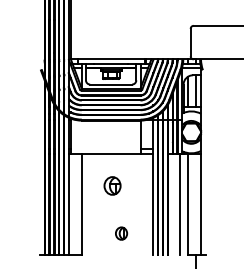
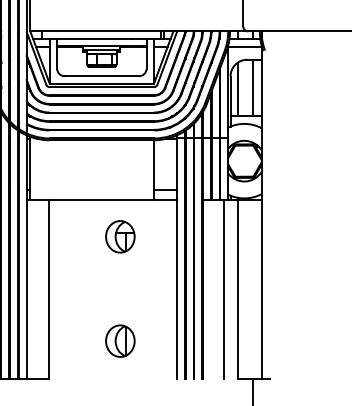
part: (112, 185) -> (120, 236), moved
part: (121, 233) -> (120, 340), size x1.43

